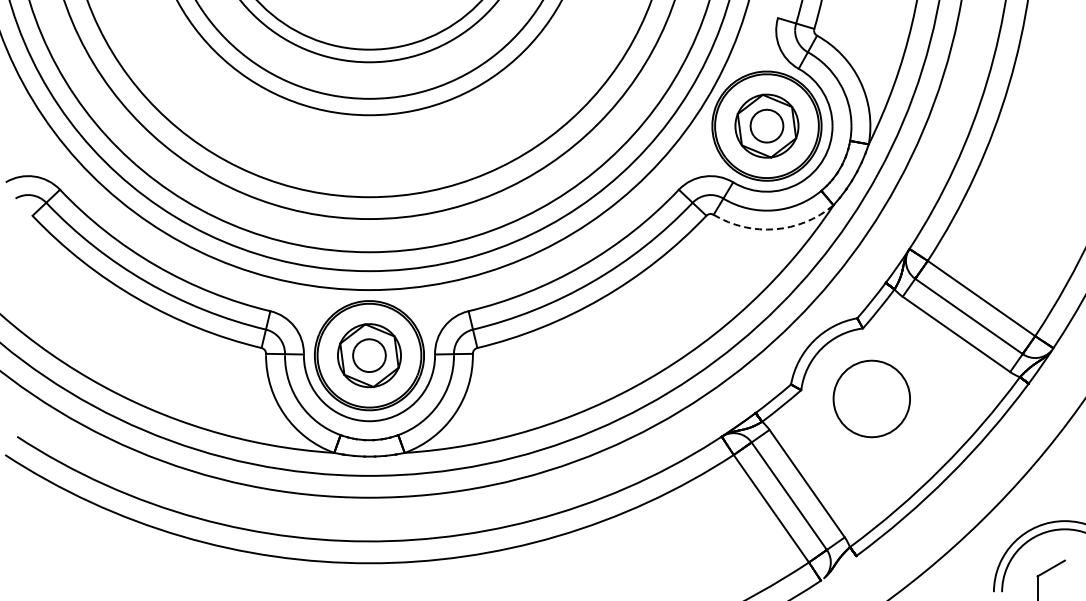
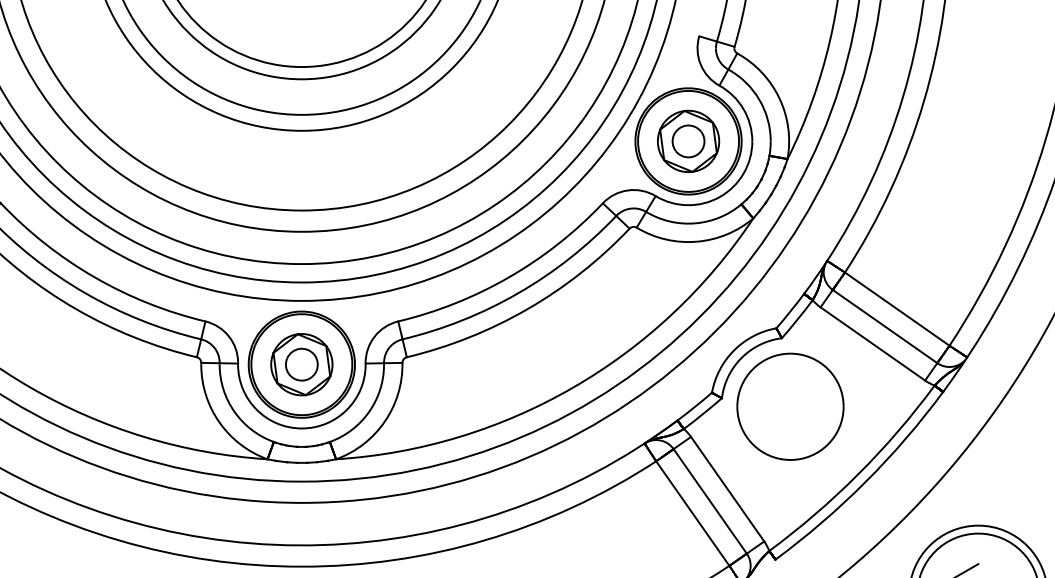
arc: (775, 229) -> (696, 241), dashed -> solid
part: (871, 398) -> (790, 406), size x1.43

